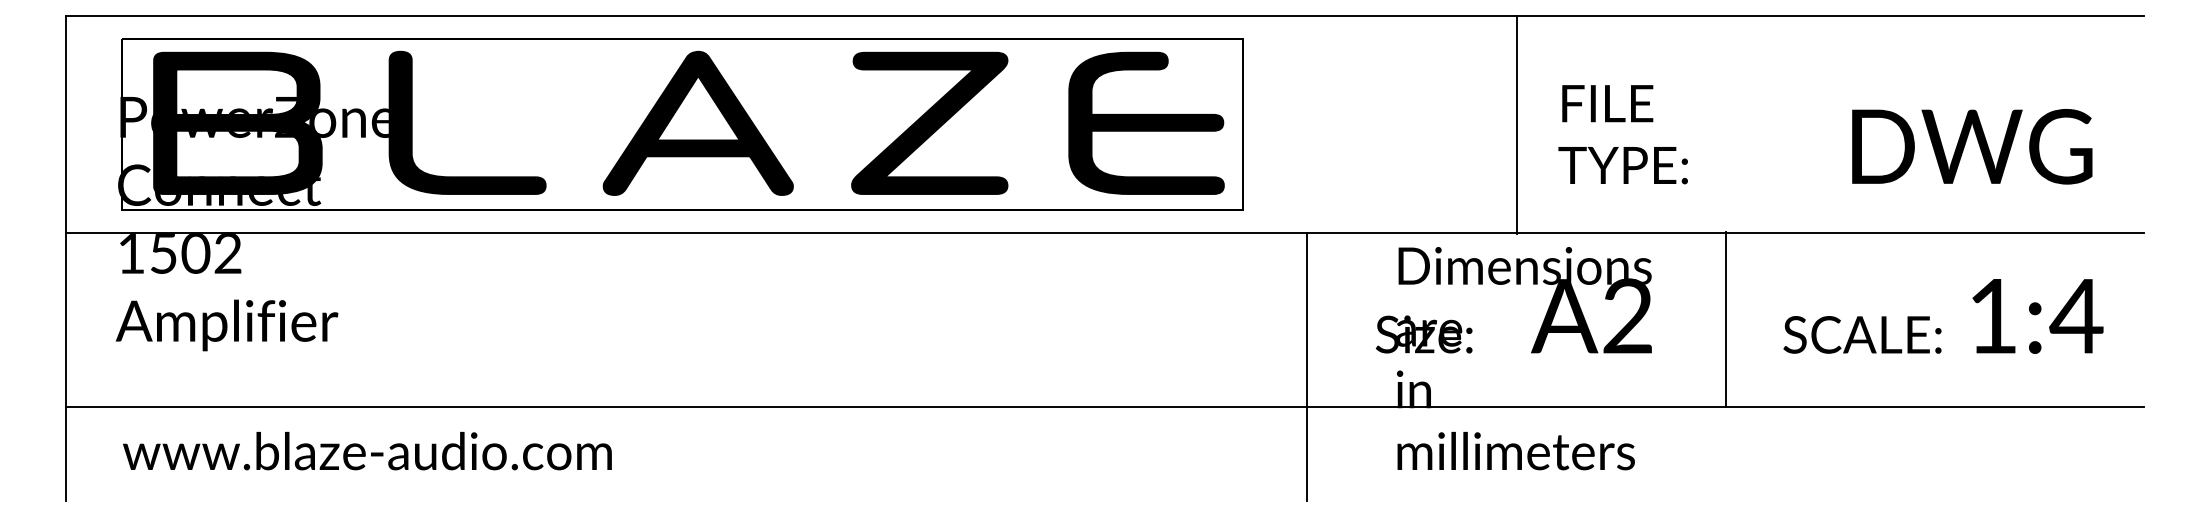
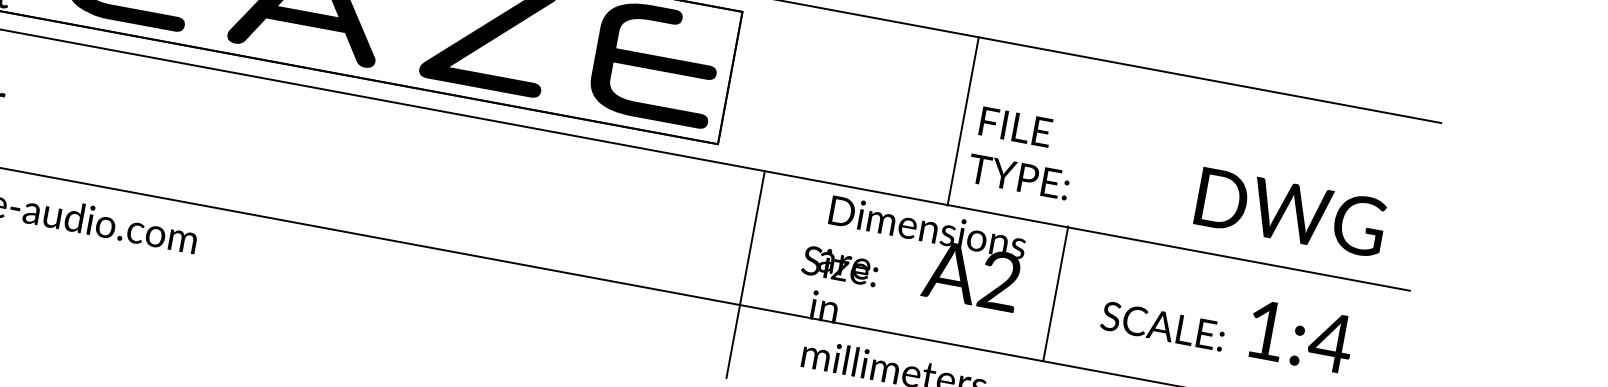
line: (1516, 124) -> (963, 121), moved
text: (1825, 134) -> (1179, 182), moved
text: (1943, 316) -> (1228, 323), moved
line: (1725, 318) -> (1055, 293), moved

